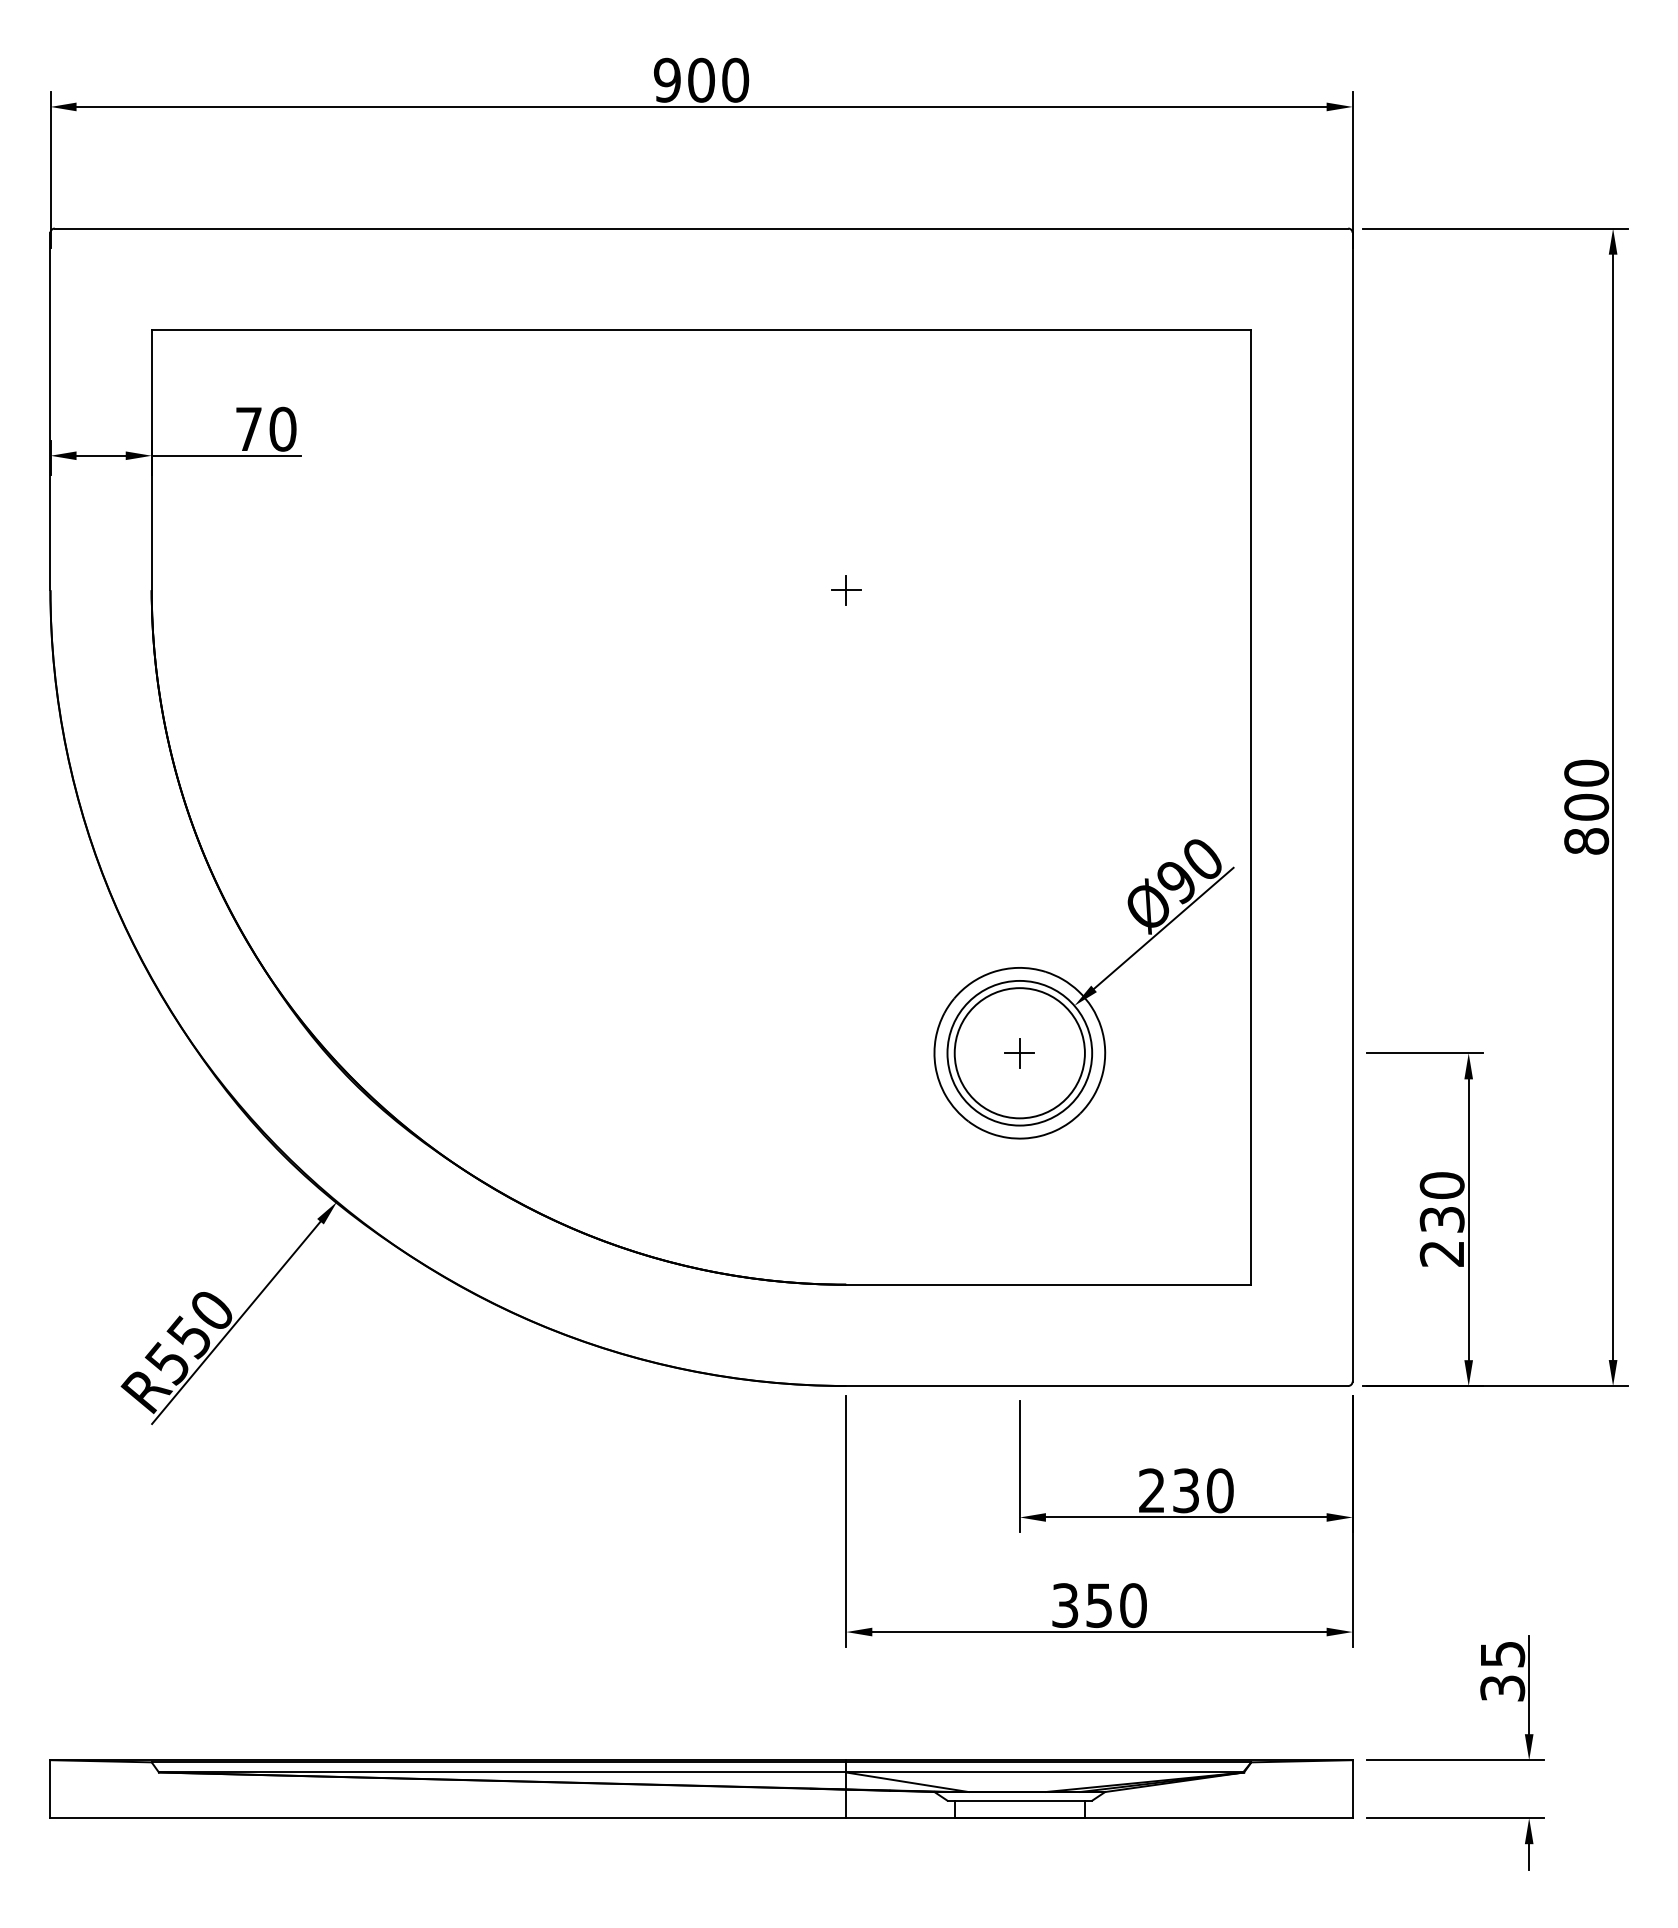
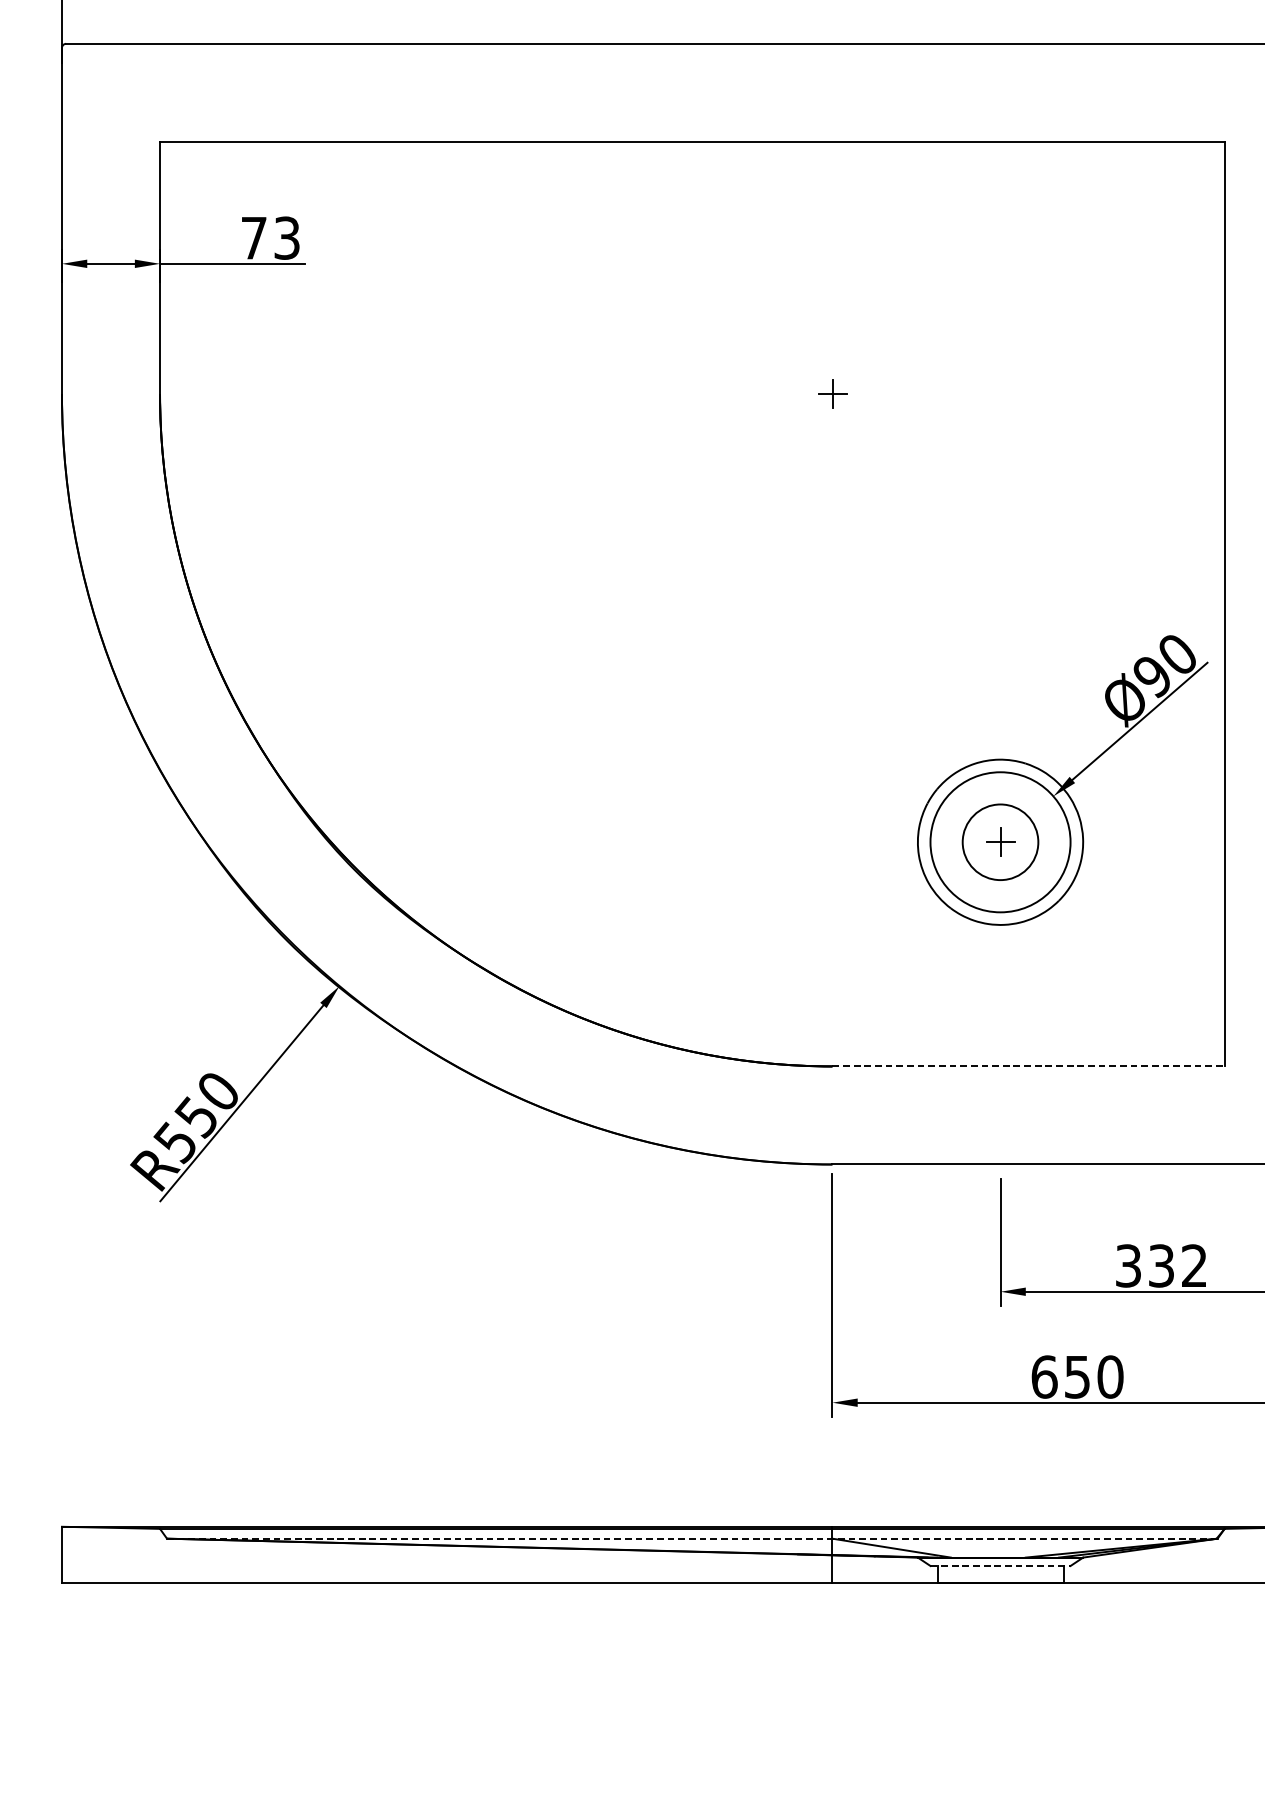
text: (282, 428) -> (286, 237), 70 -> 73
circle: (1019, 1053) -> (1000, 842), size x0.6
line: (1048, 1284) -> (1028, 1066), solid -> dashed
text: (1186, 1490) -> (1161, 1265), 230 -> 332
text: (1065, 1605) -> (1044, 1376), 350 -> 650
line: (701, 1772) -> (692, 1538), solid -> dashed
line: (1020, 1800) -> (1001, 1565), solid -> dashed

